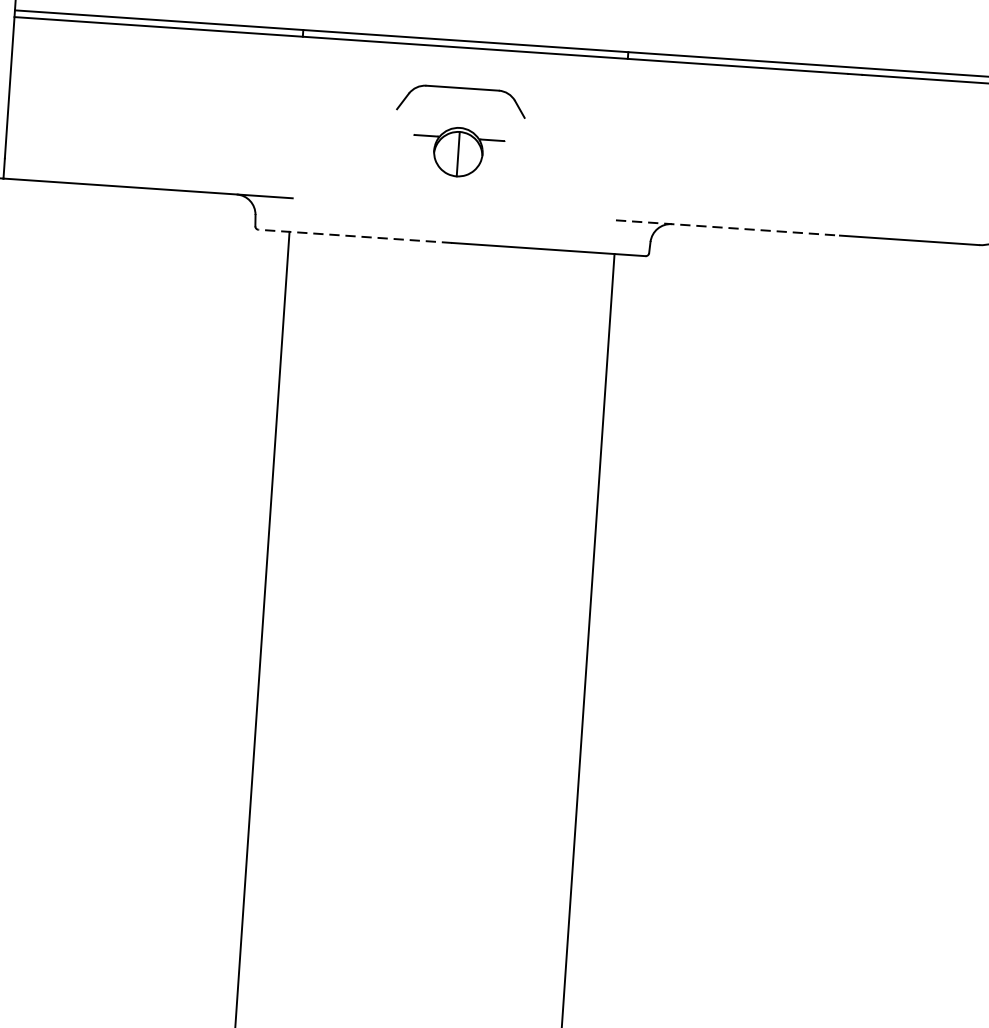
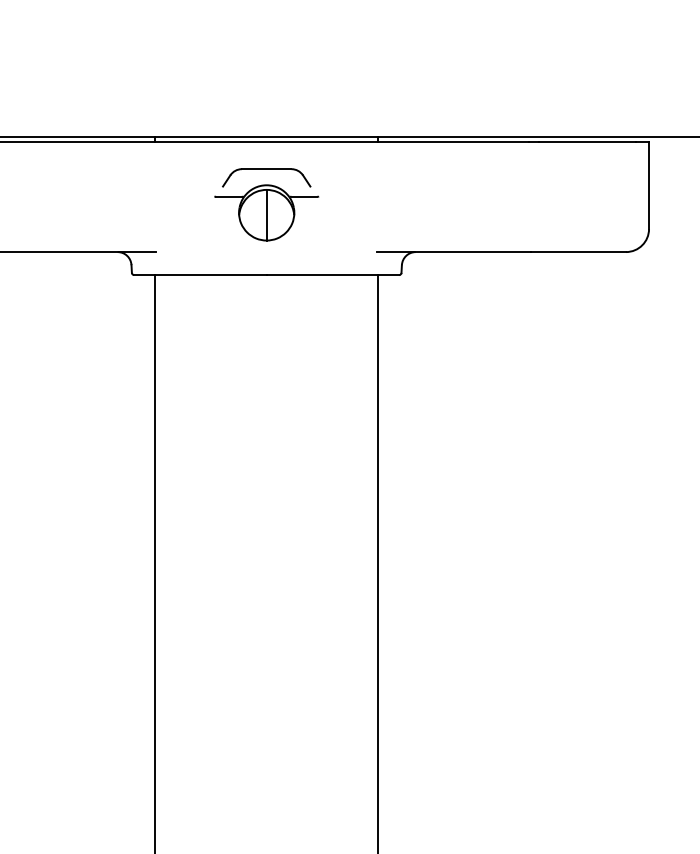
part: (457, 151) -> (266, 212), size x1.67
line: (728, 228) -> (454, 252), dashed -> solid
line: (353, 236) -> (199, 275), dashed -> solid

